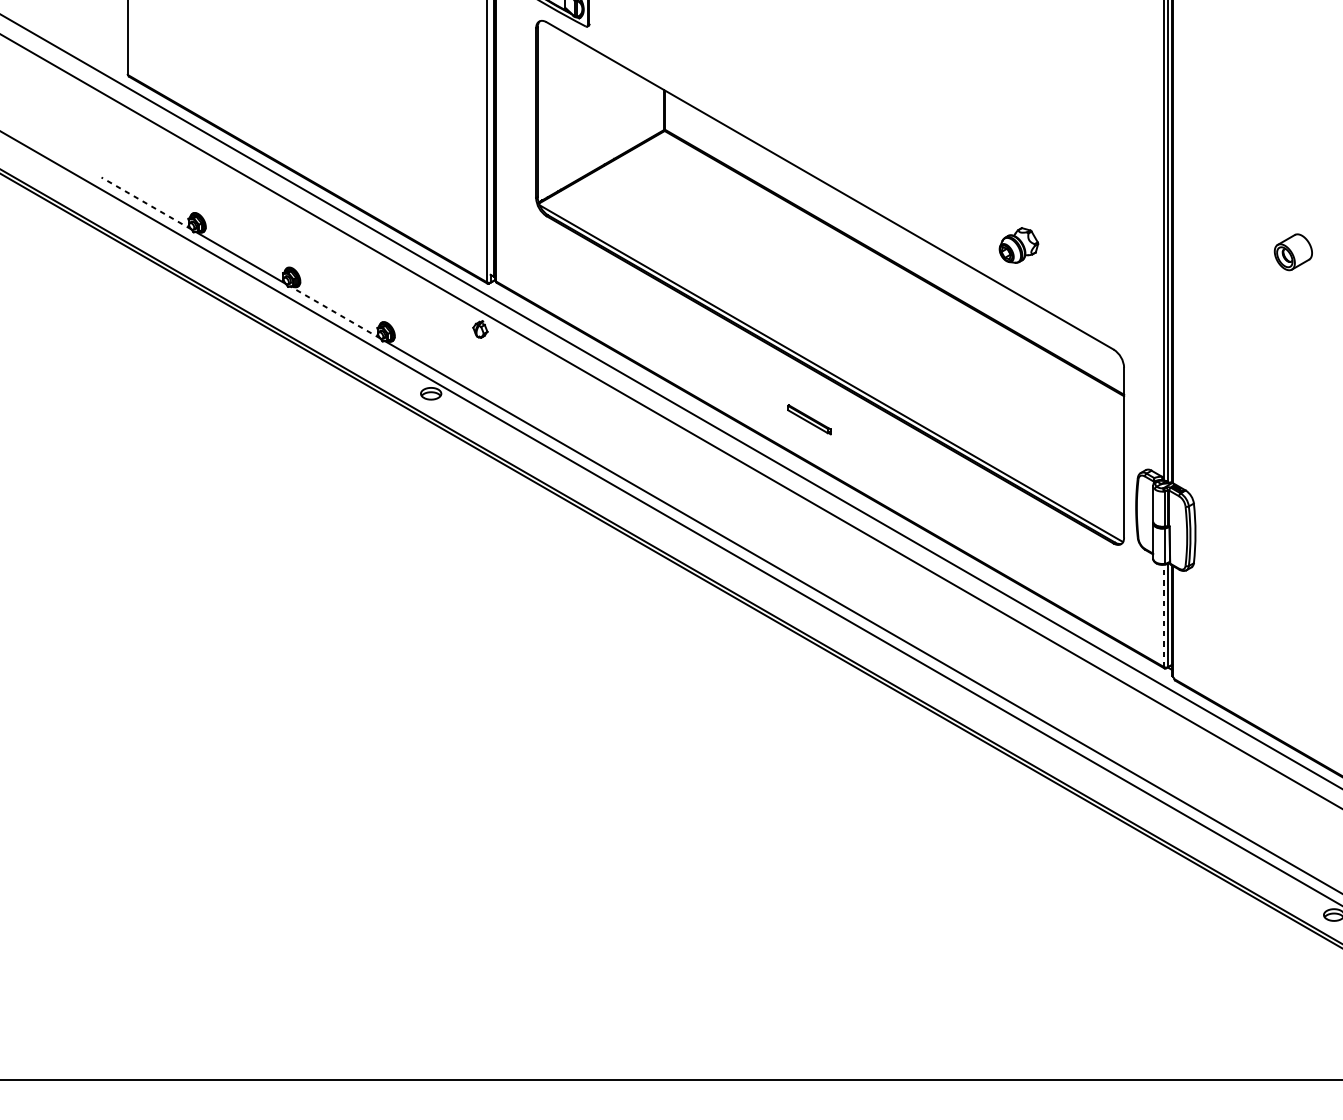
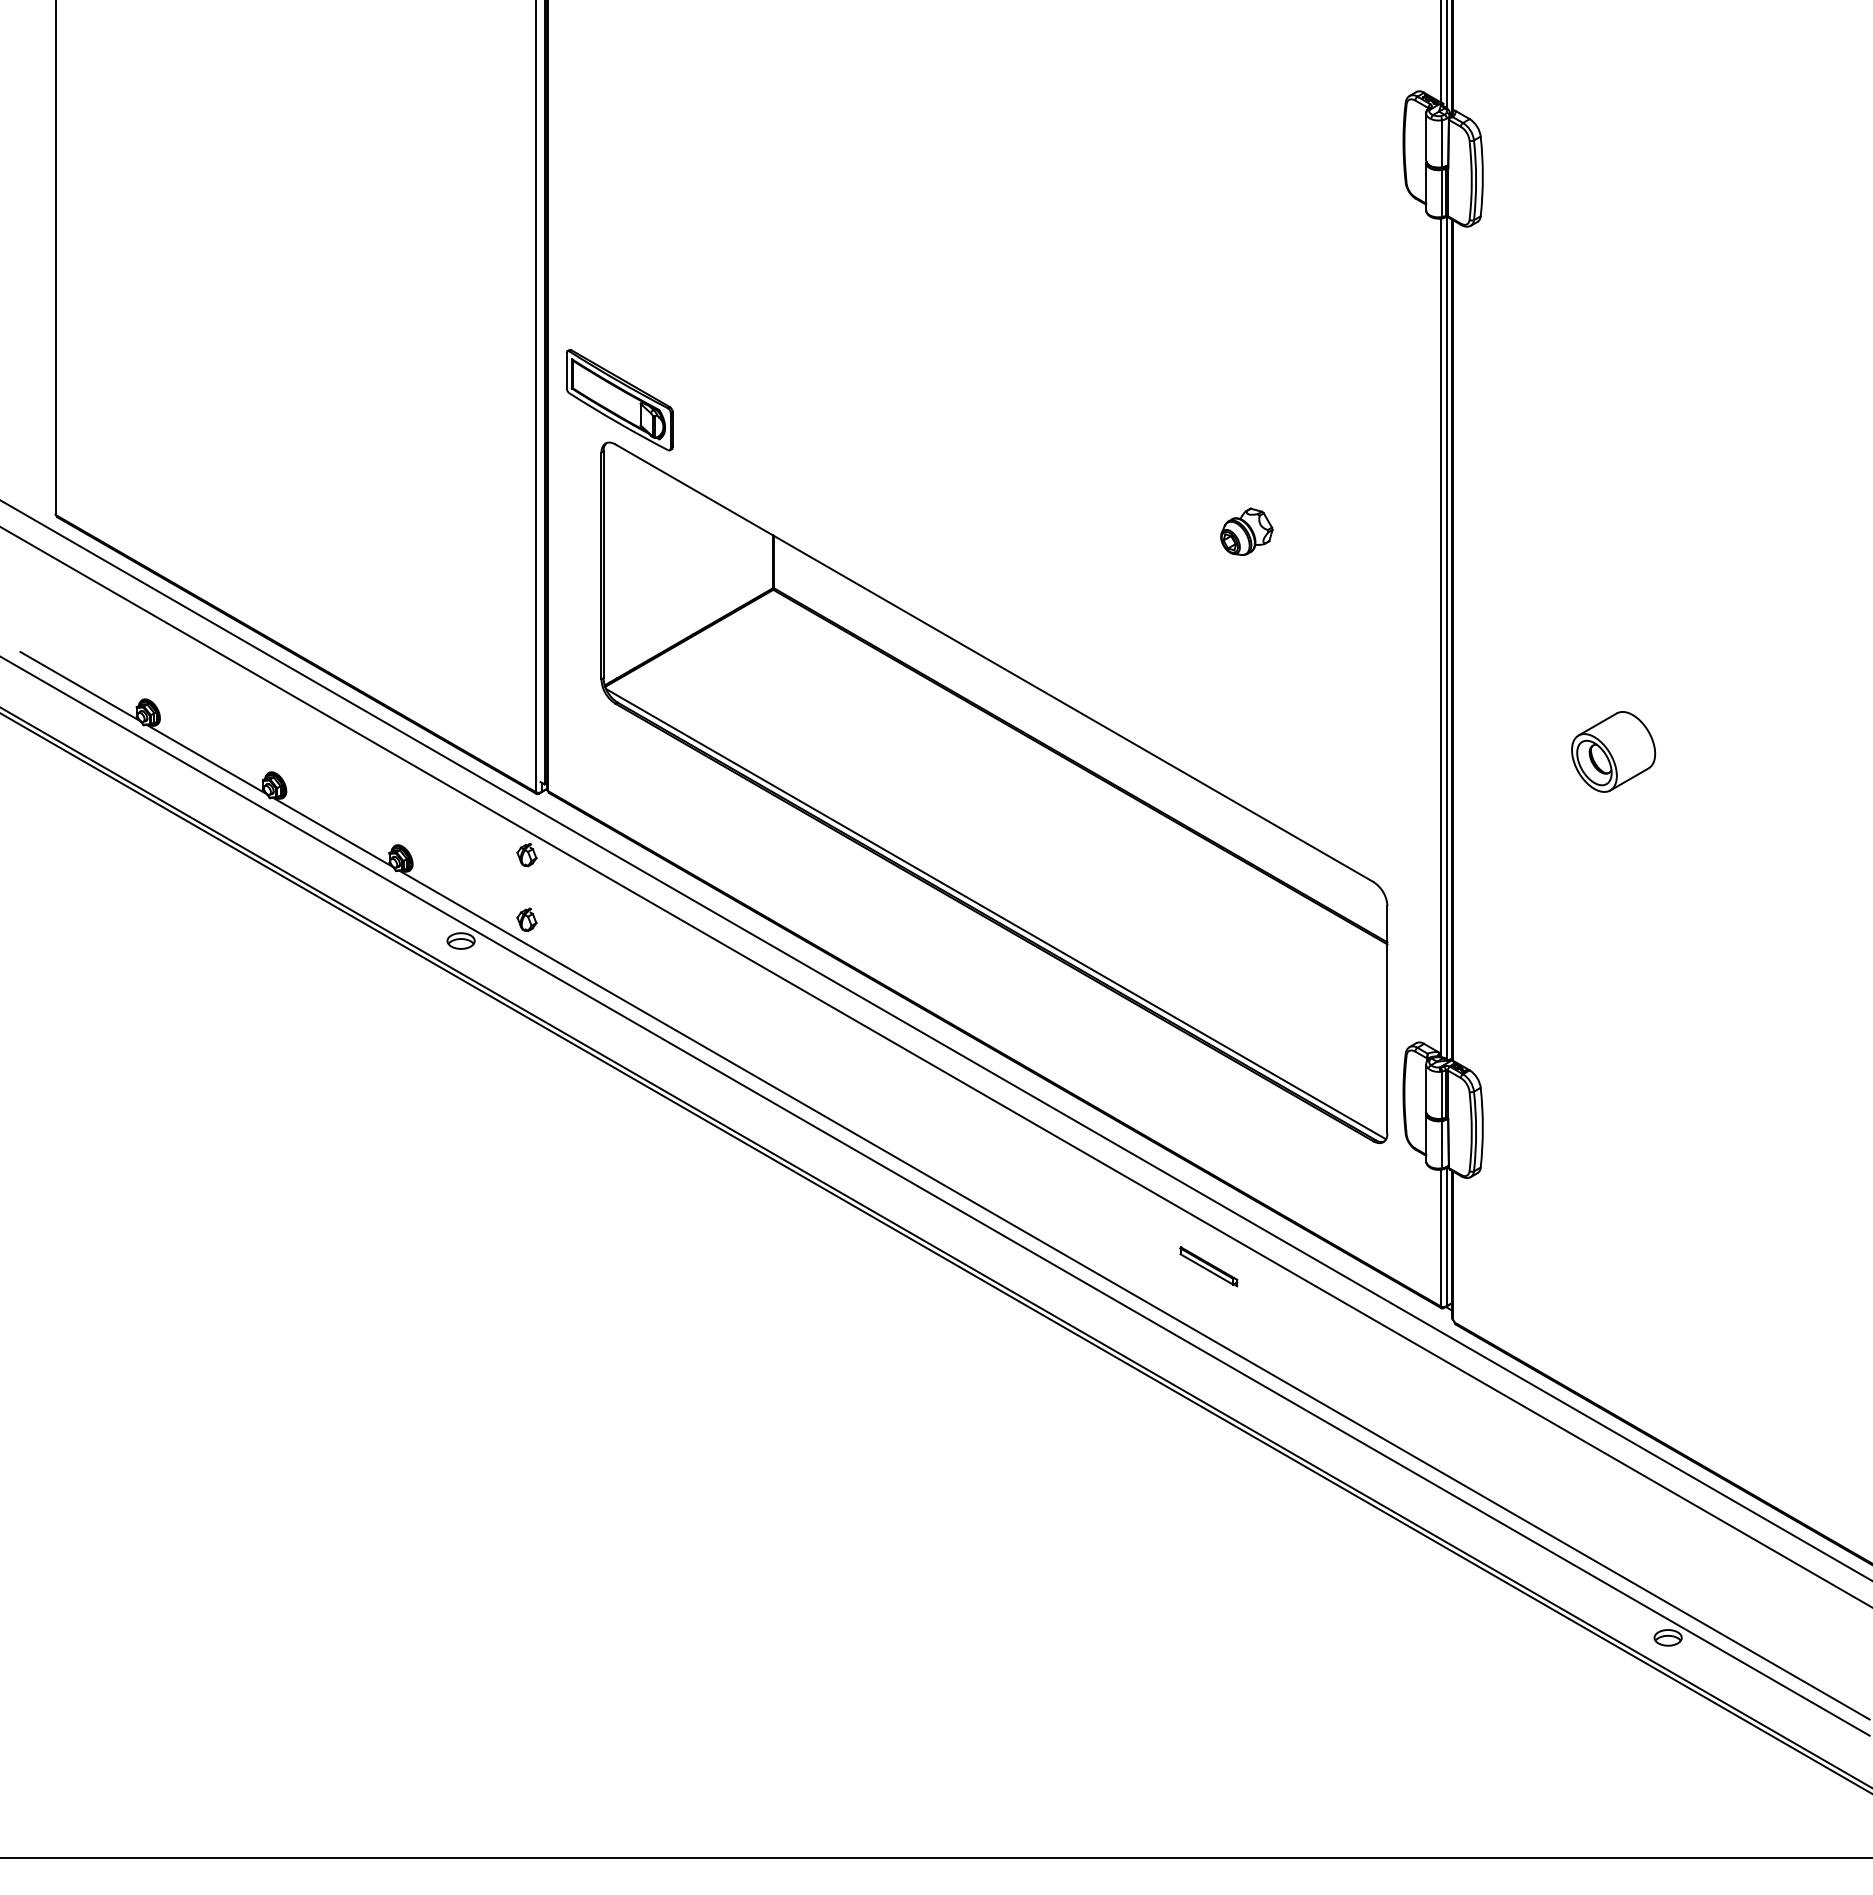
line: (146, 203) -> (80, 686), dashed -> solid
part: (1018, 245) -> (1246, 531), moved
part: (1293, 251) -> (1613, 751), size x1.67
line: (334, 312) -> (332, 832), dashed -> solid
part: (480, 377) -> (526, 919), added
part: (809, 419) -> (1208, 1266), moved
line: (1163, 615) -> (1440, 1237), dashed -> solid

